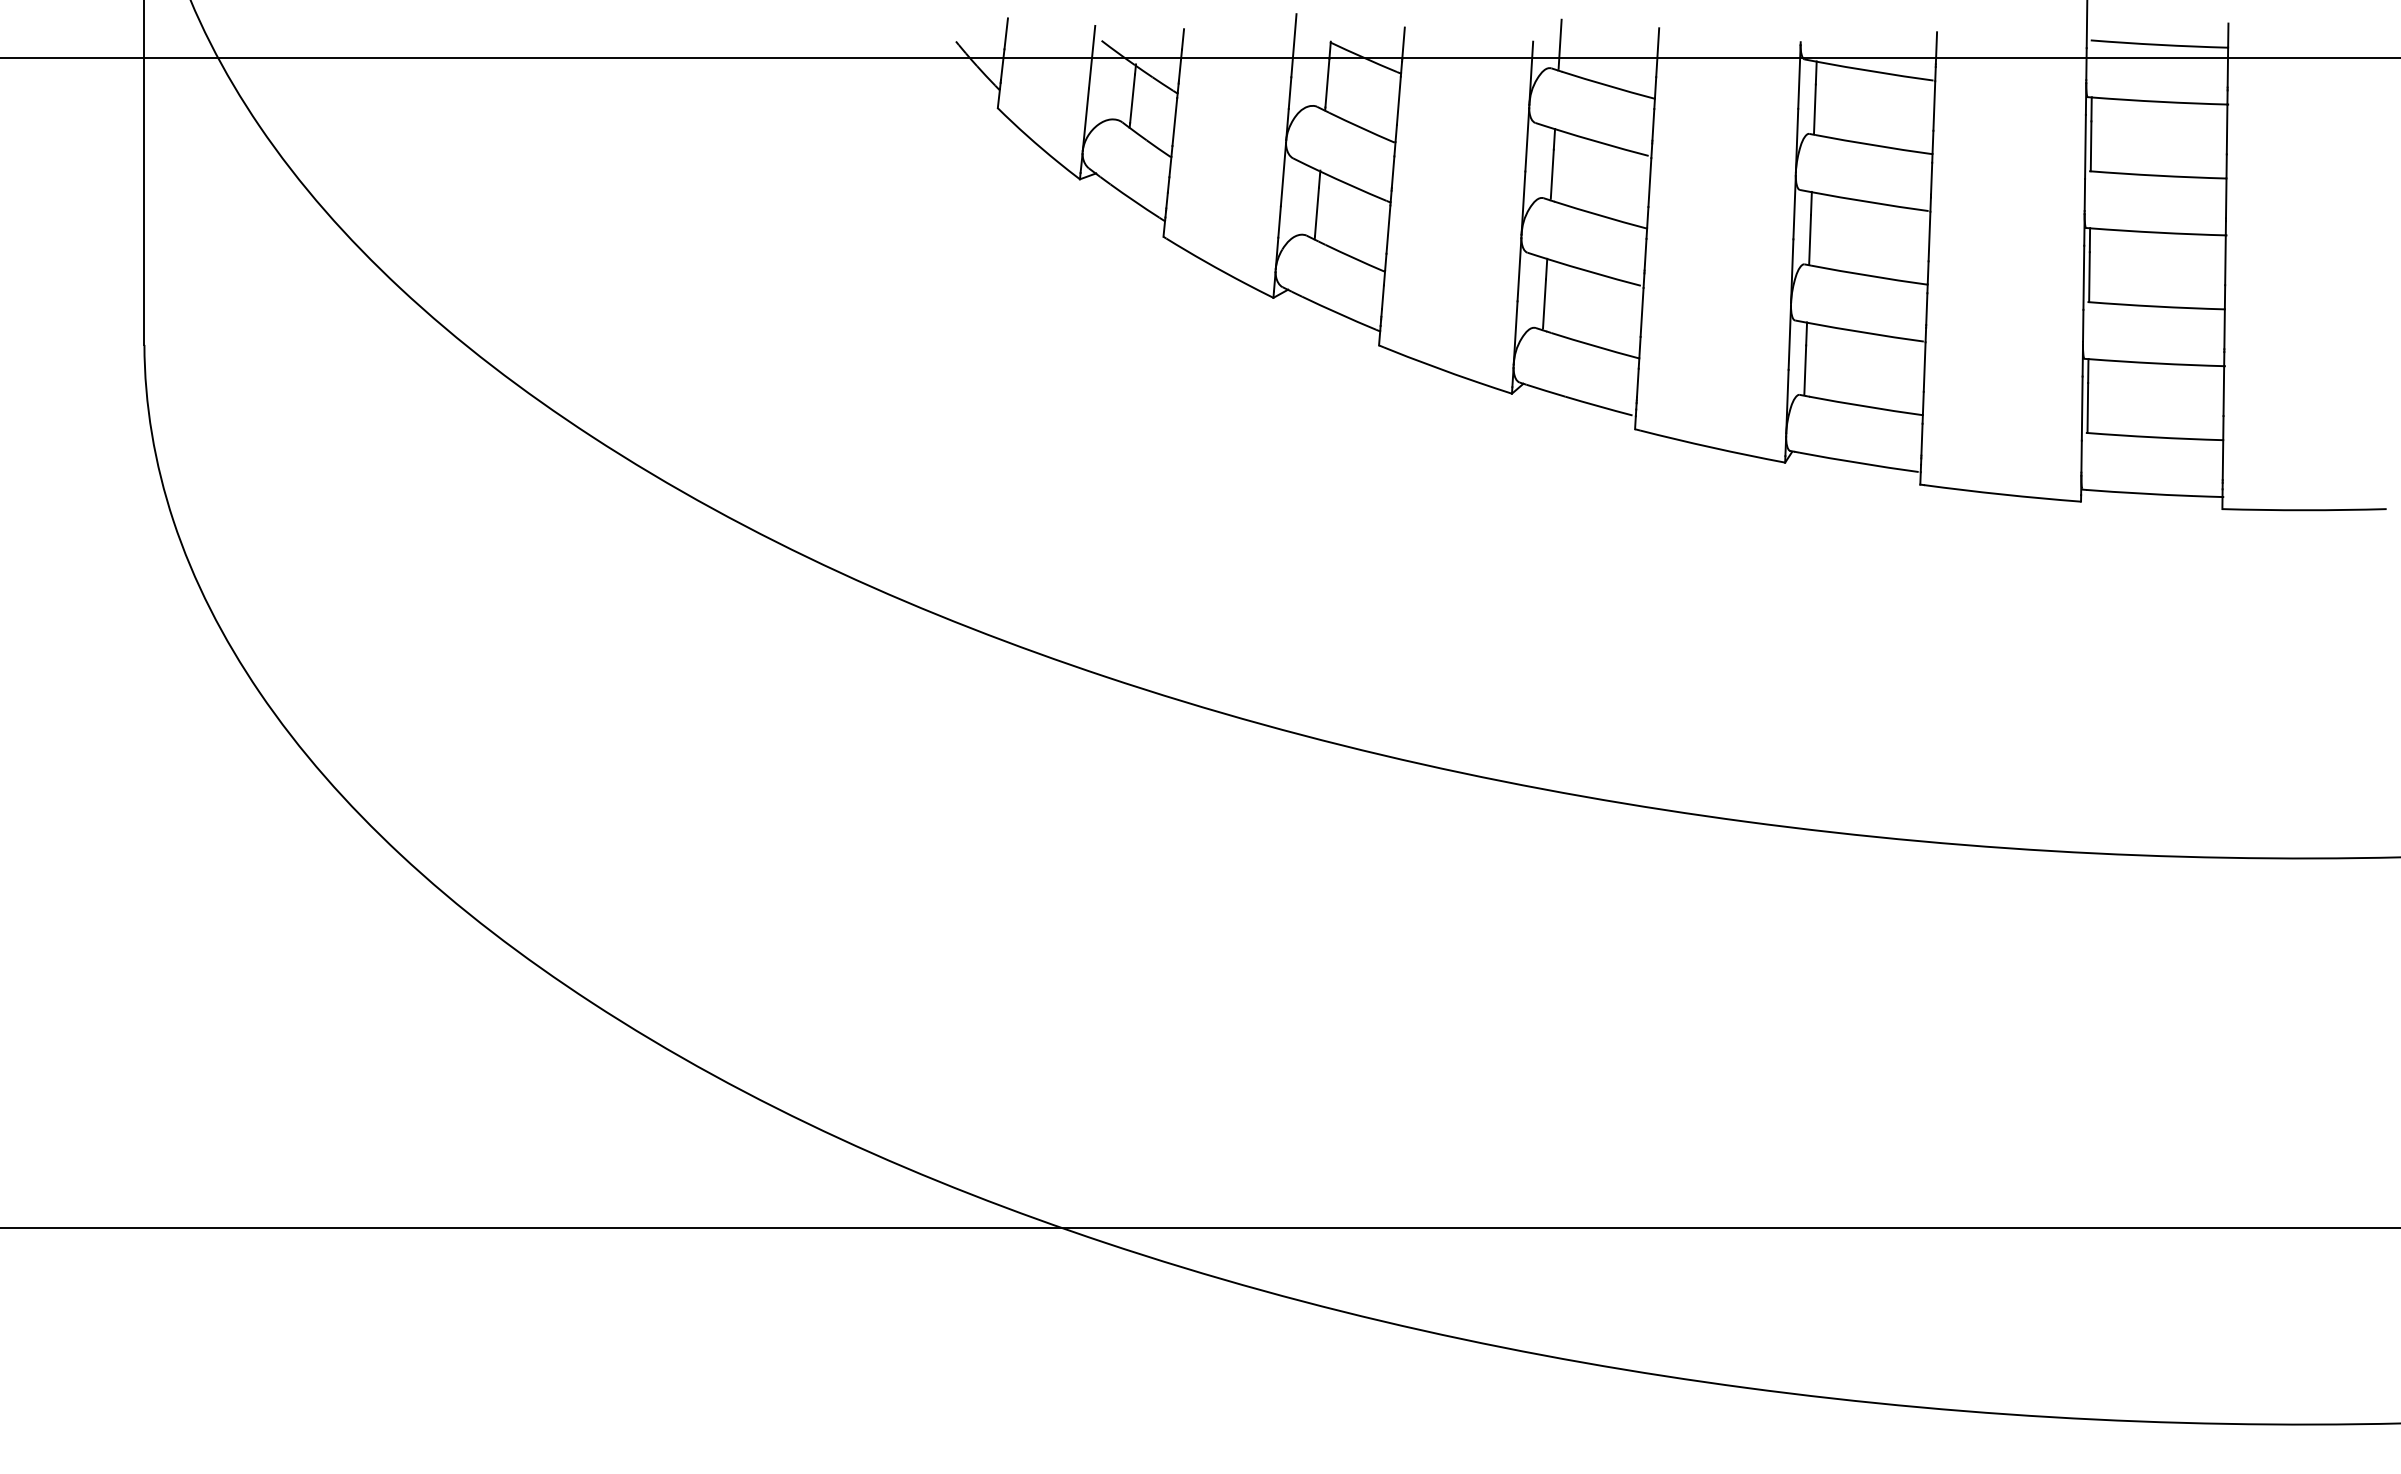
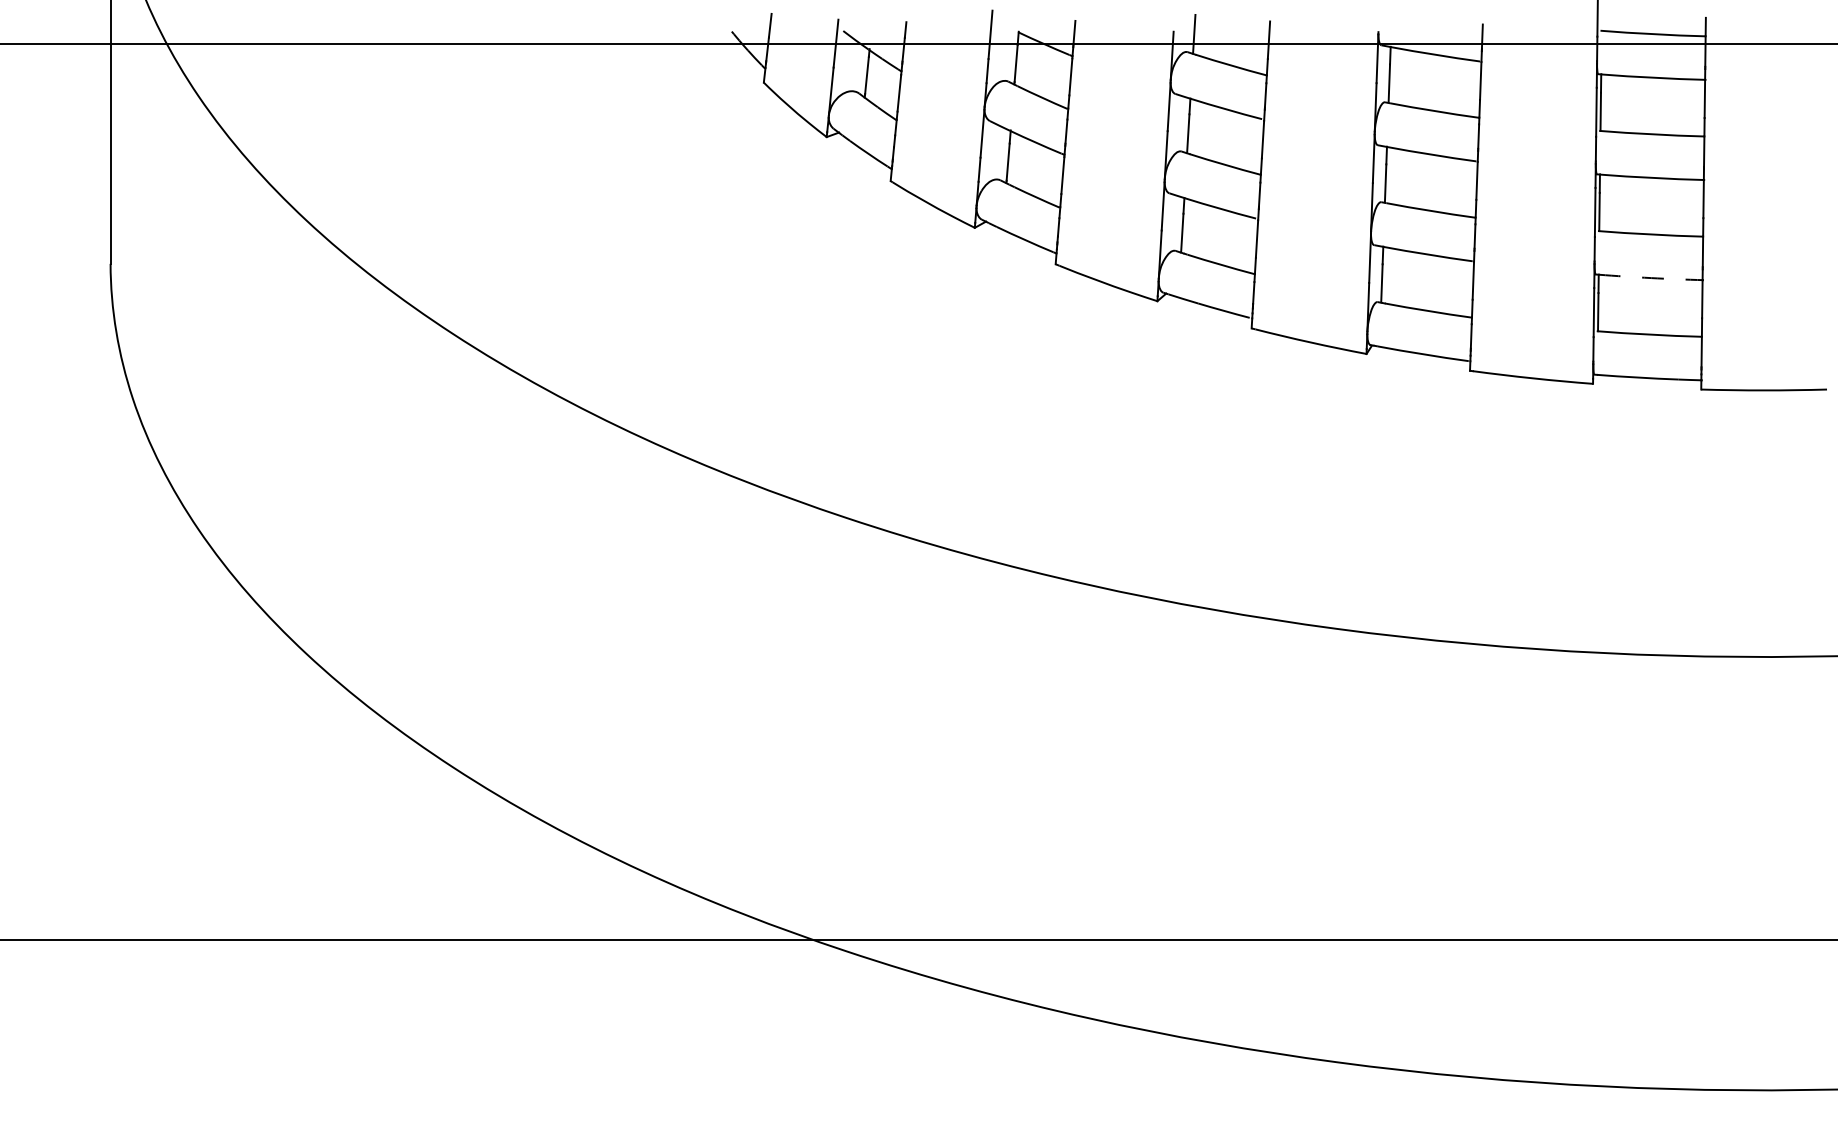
arc: (2157, 363) -> (1651, 278), solid -> dashed

